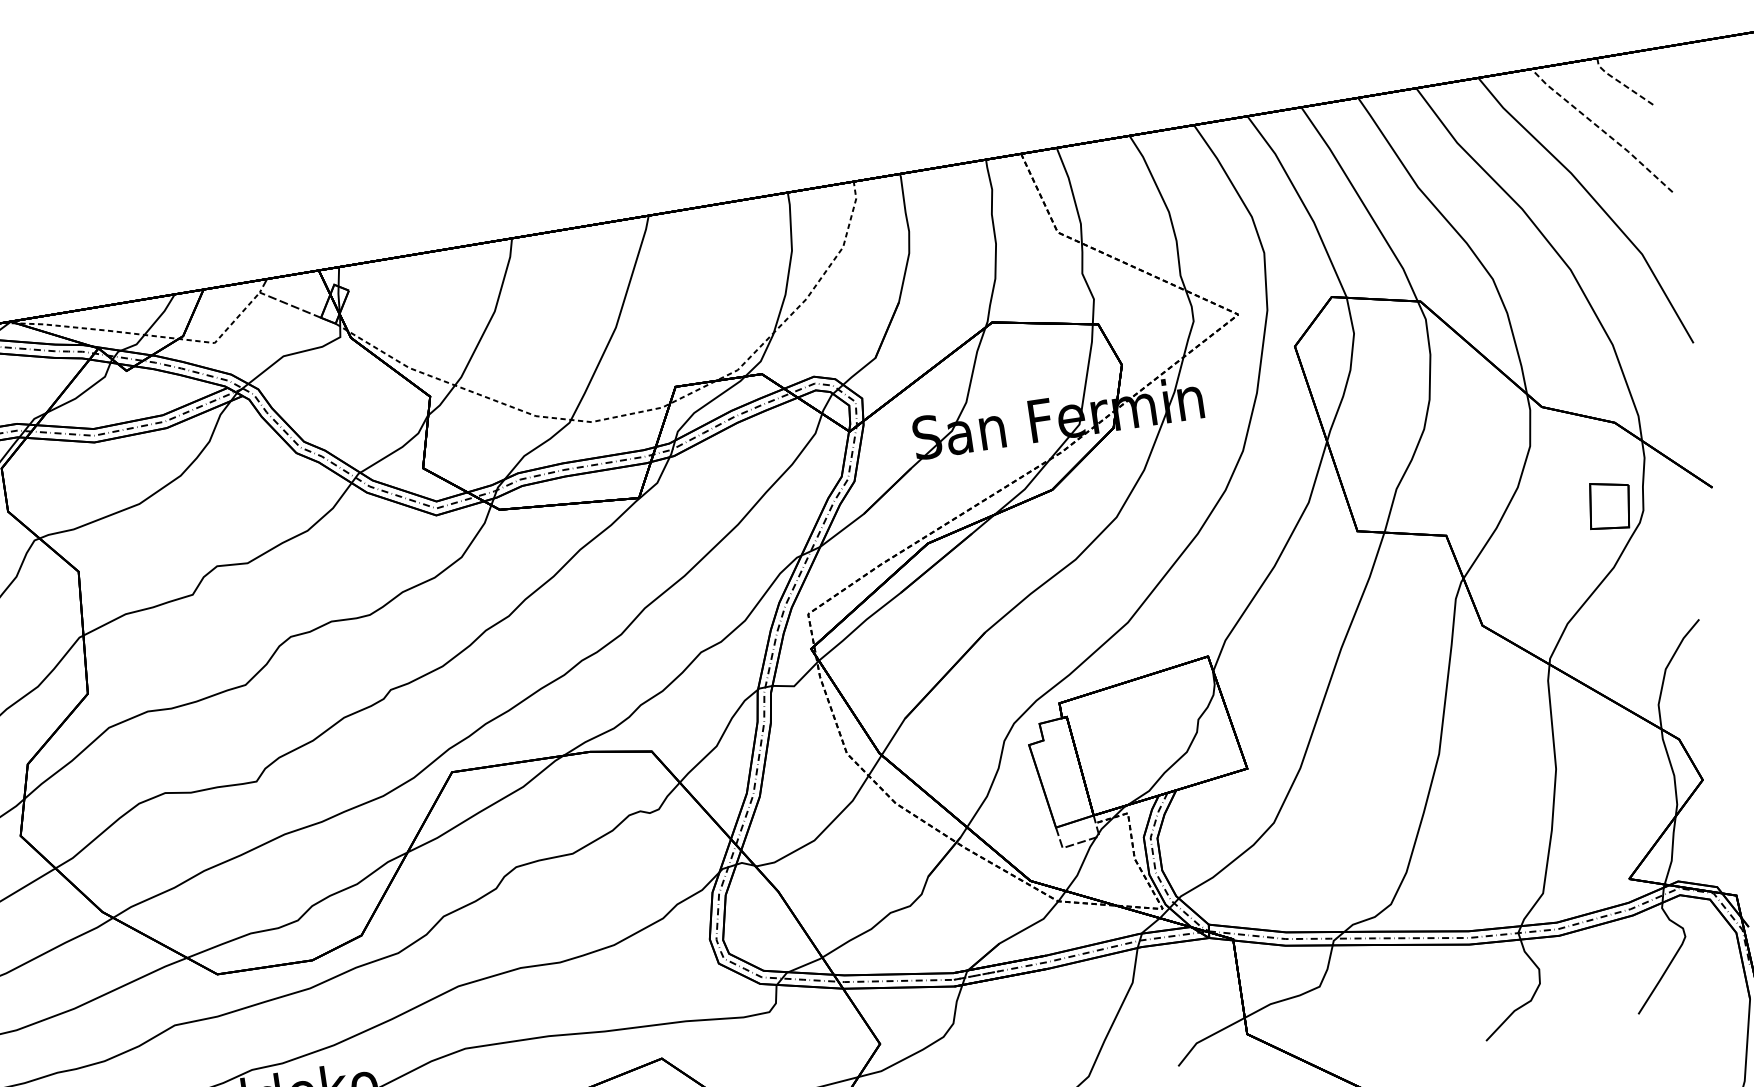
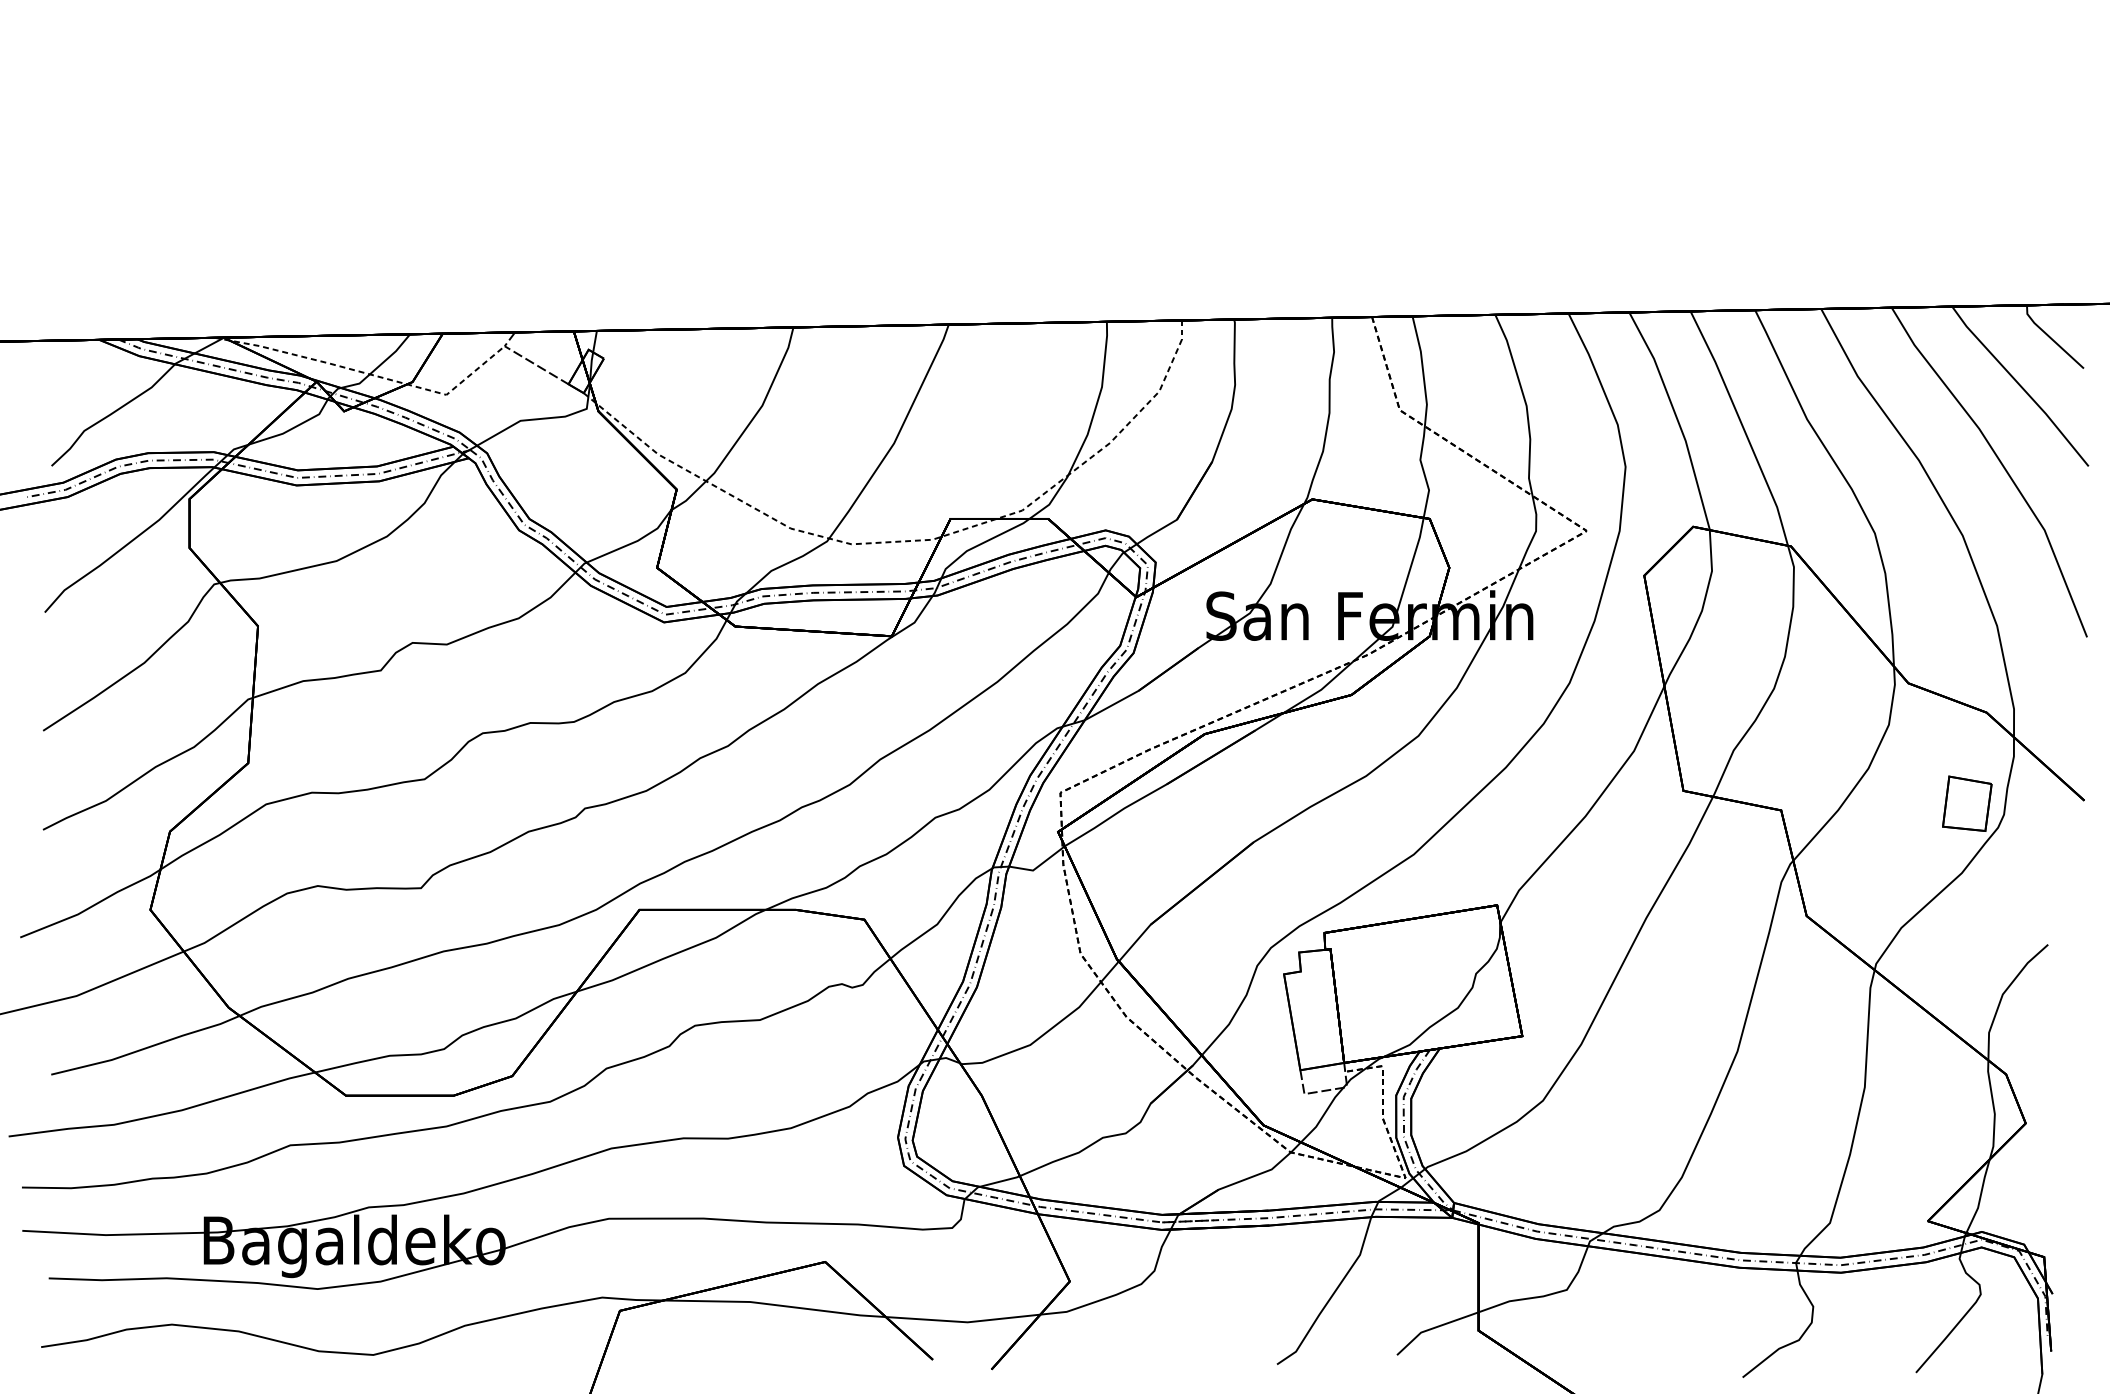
line: (1623, 84) -> (2051, 338), dashed -> solid
line: (1602, 129) -> (2020, 385), dashed -> solid

